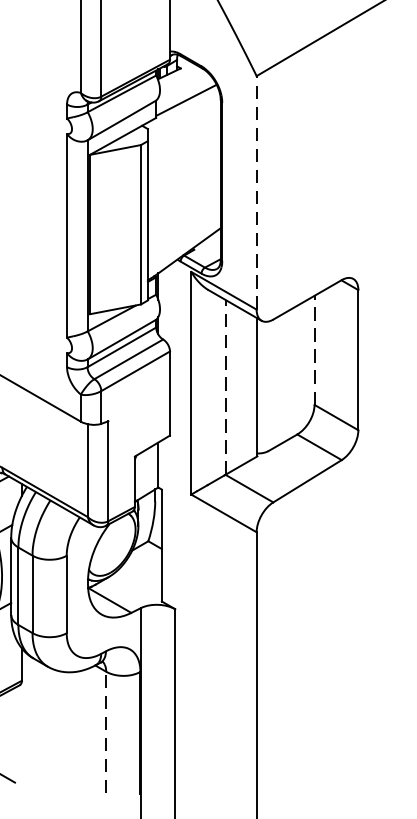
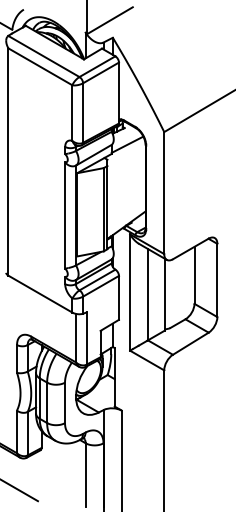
line: (257, 191) -> (164, 192), dashed -> solid
line: (314, 350) -> (194, 275), dashed -> solid
line: (224, 387) -> (147, 294), dashed -> solid
line: (105, 733) -> (85, 475), dashed -> solid

